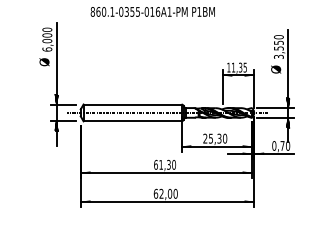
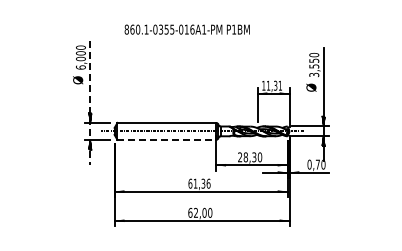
text: (245, 67) -> (280, 85), 11,35 -> 11,31
line: (56, 84) -> (90, 102), solid -> dashed
line: (133, 120) -> (167, 139), solid -> dashed
text: (210, 138) -> (245, 157), 25,30 -> 28,30
text: (173, 164) -> (208, 183), 61,30 -> 61,36

